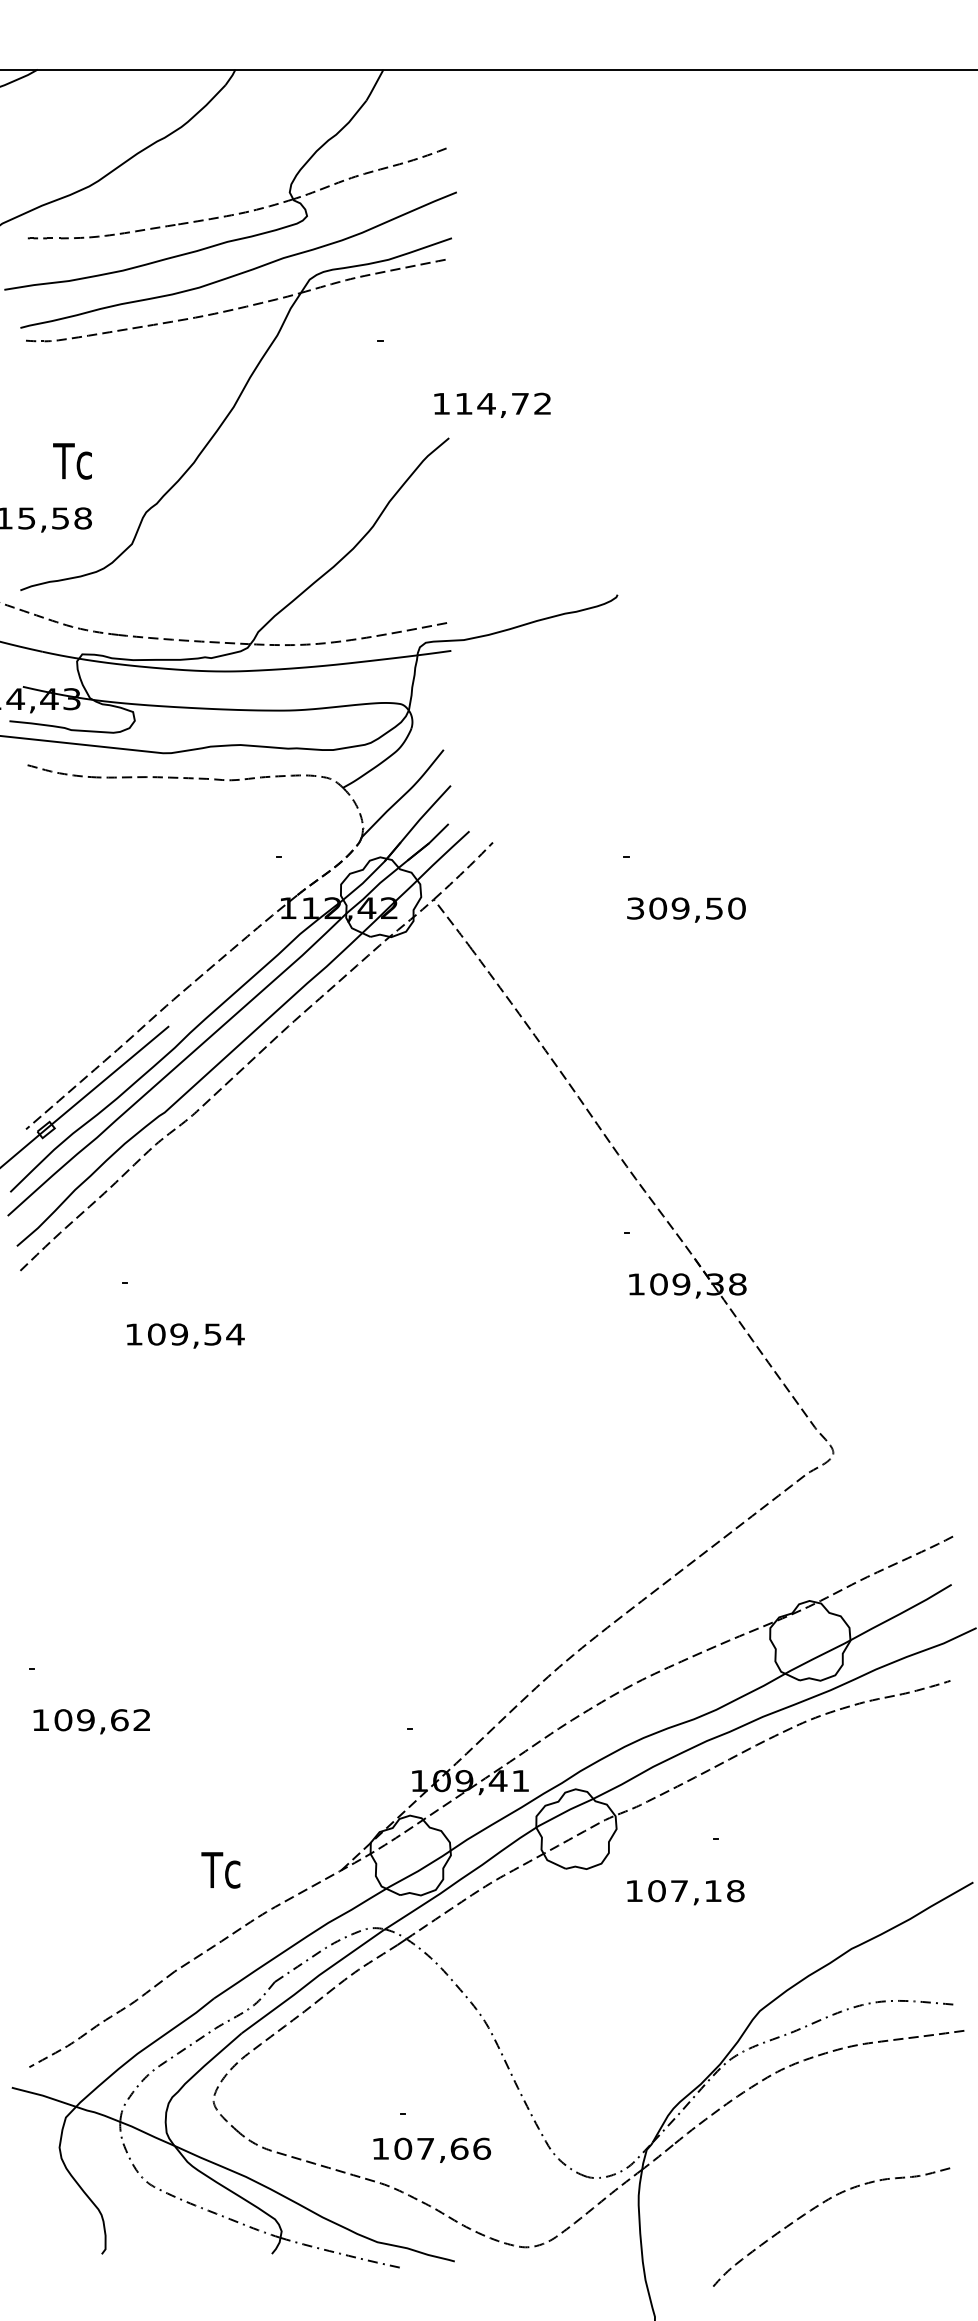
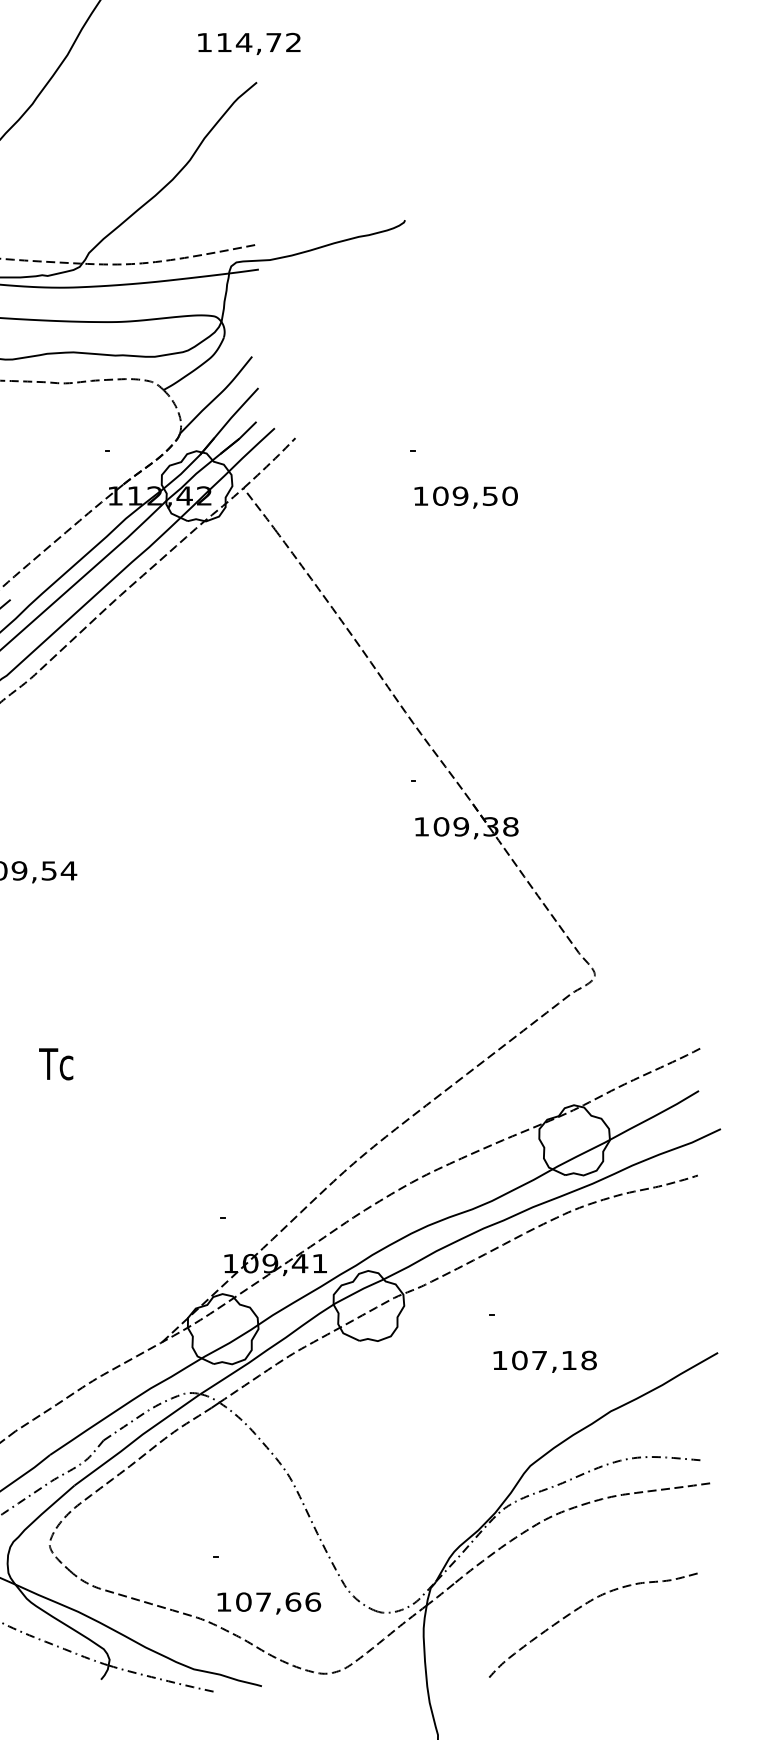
text: (492, 404) -> (249, 43), moved
text: (635, 908) -> (420, 496), 309,50 -> 109,50
text: (220, 1870) -> (55, 1064), moved
text: (685, 1892) -> (544, 1361), moved
text: (432, 2149) -> (269, 1602), moved
curve: (817, 2207) -> (580, 1607), moved

